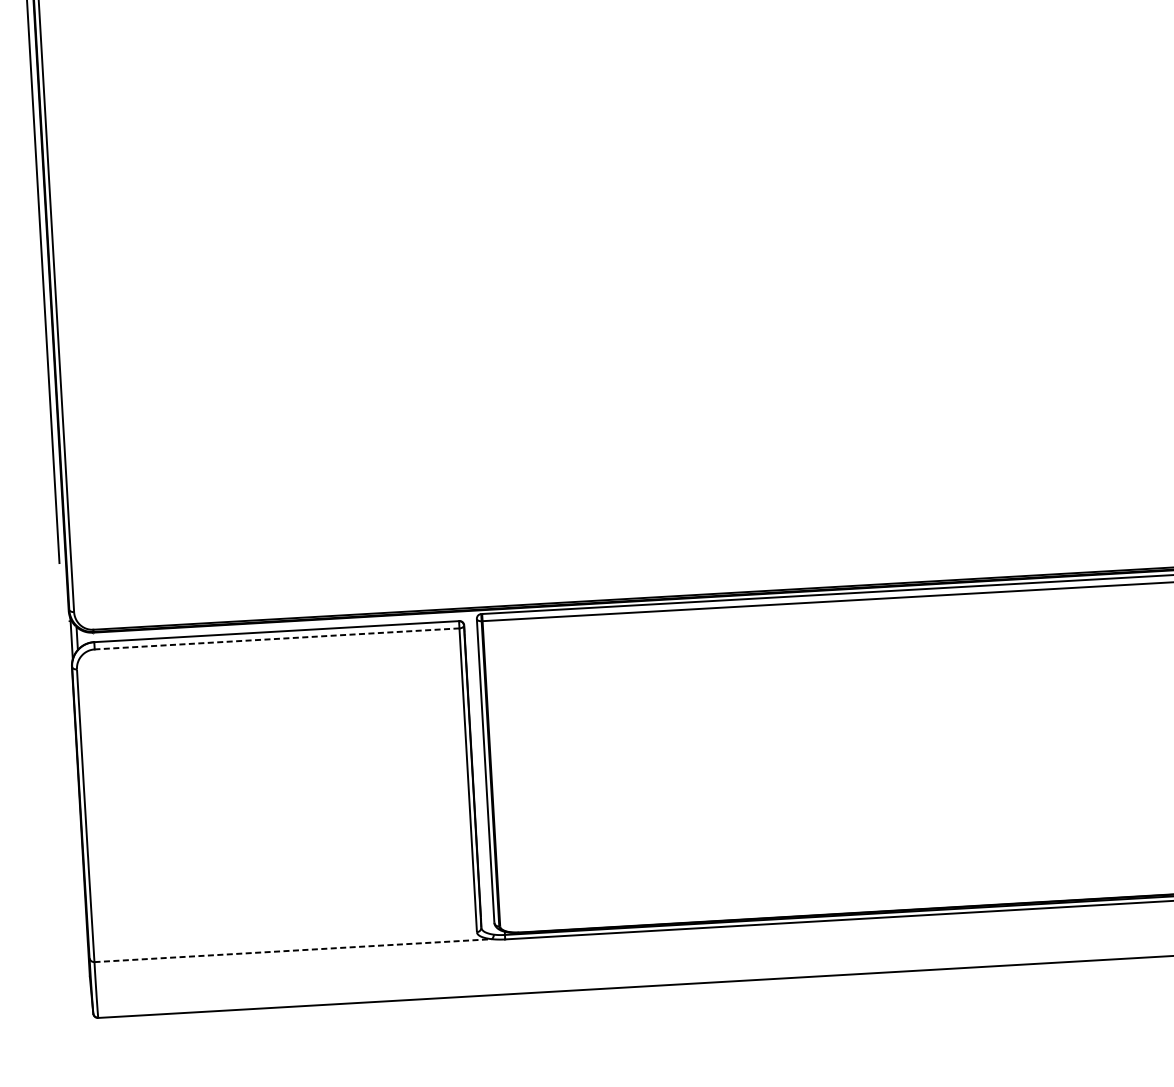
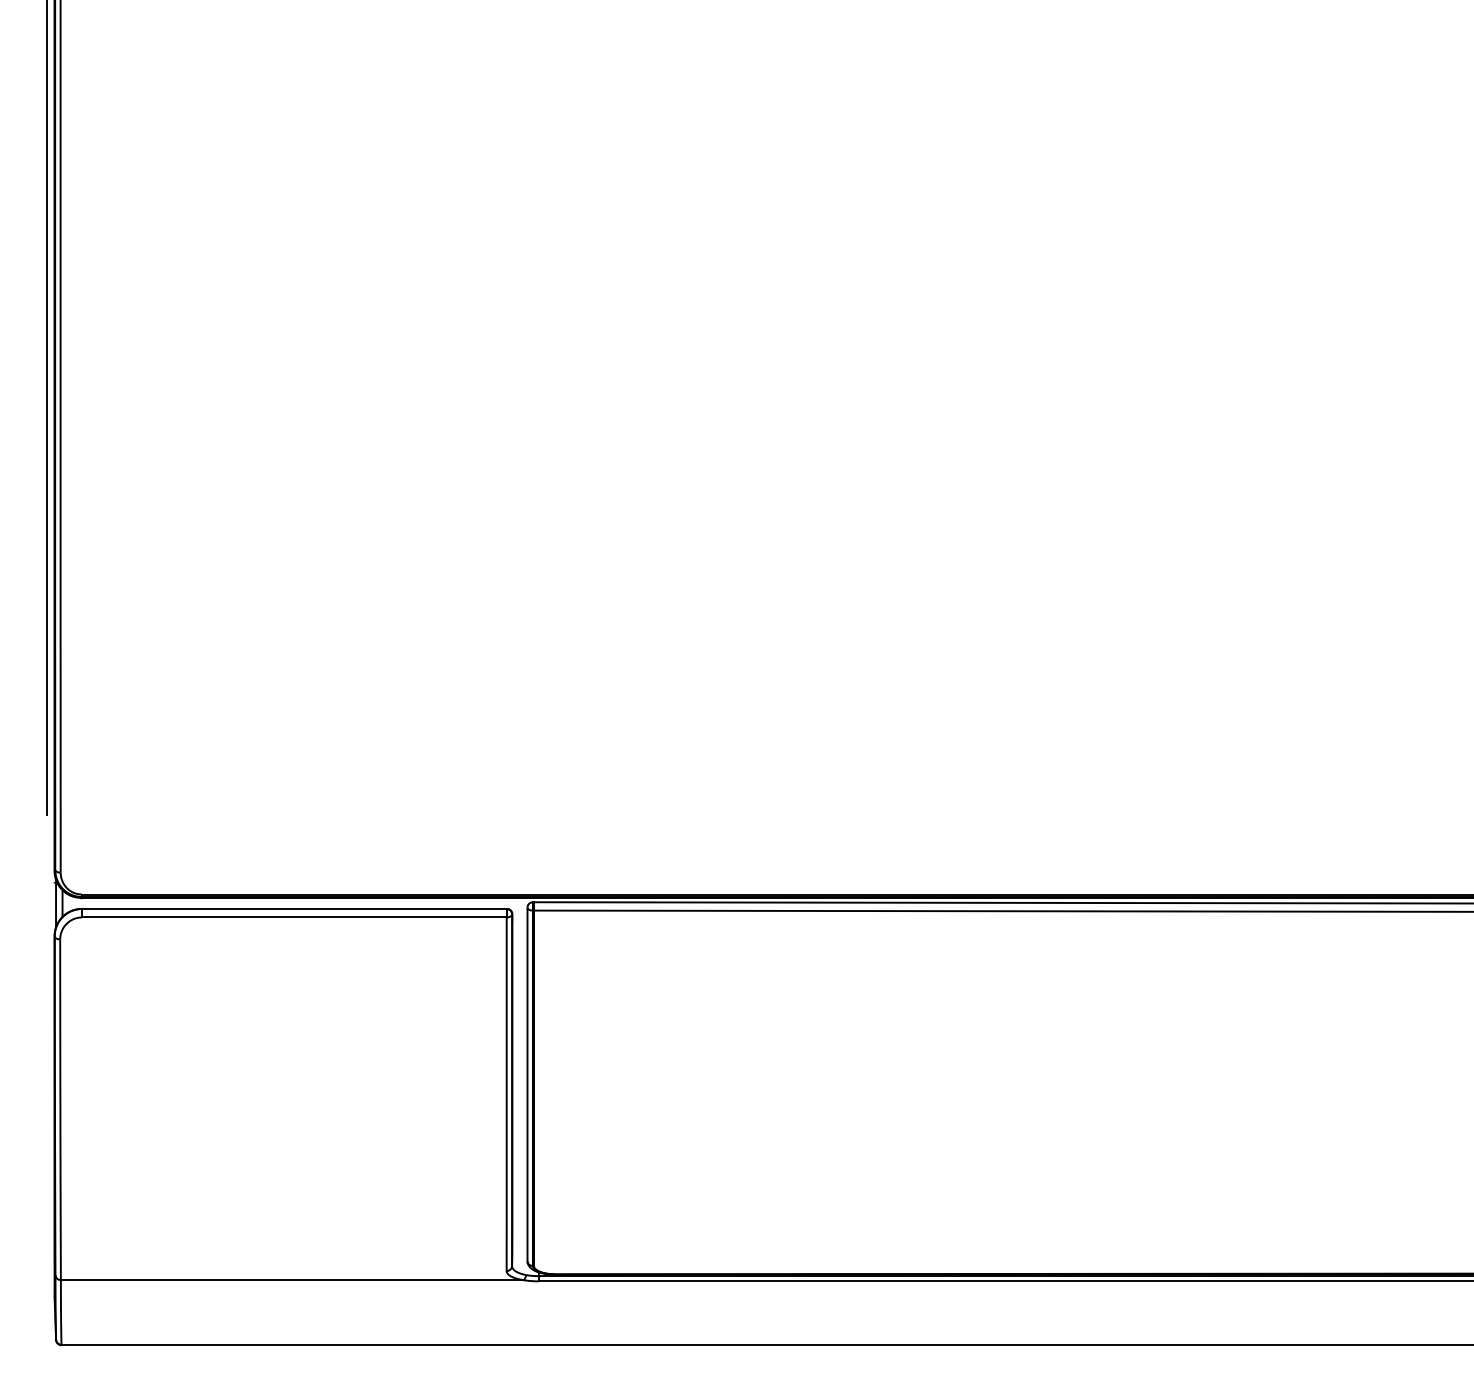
line: (276, 639) -> (293, 917), dashed -> solid
line: (293, 950) -> (292, 1280), dashed -> solid

